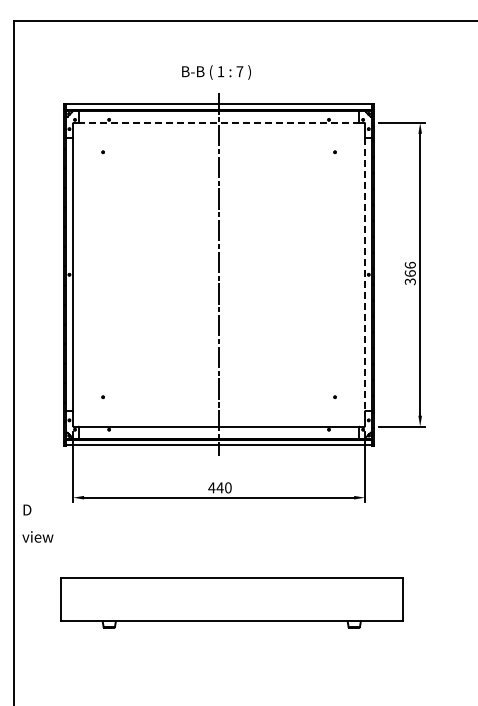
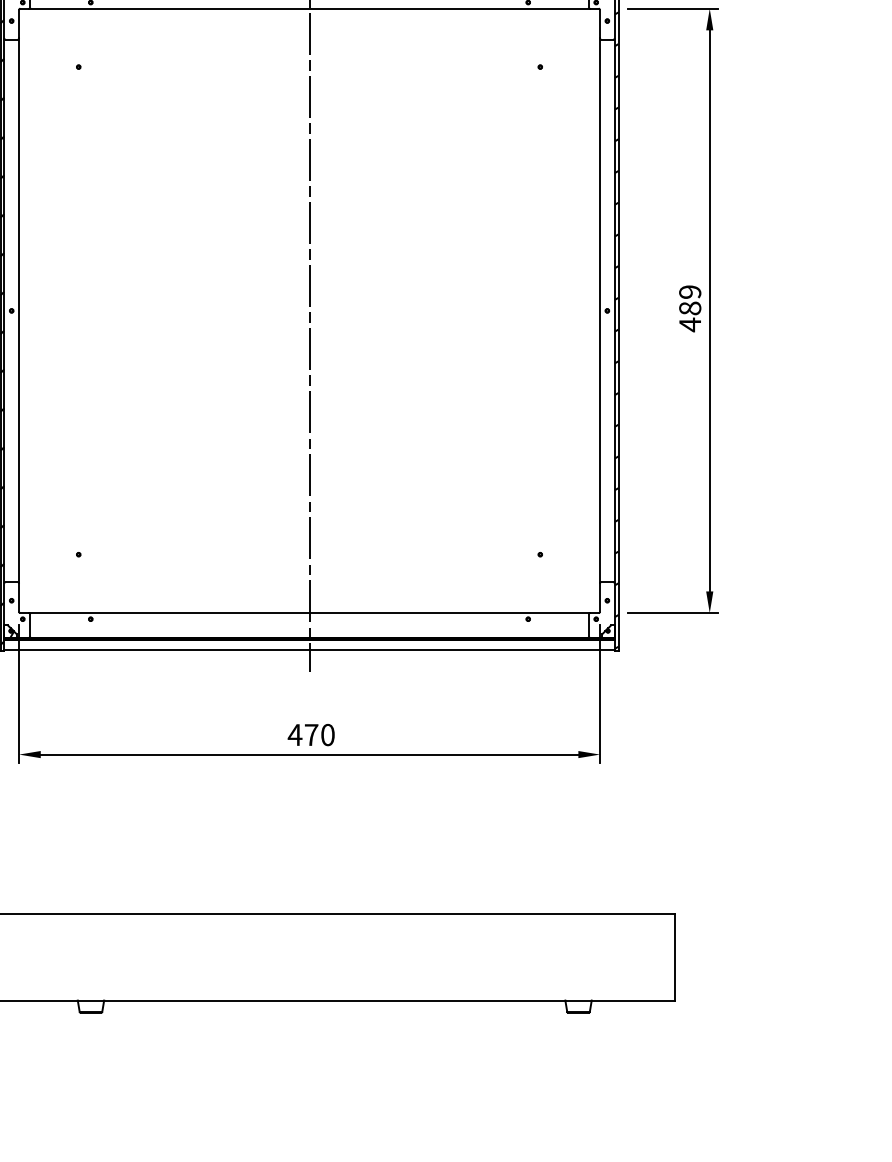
line: (219, 122) -> (310, 7), dashed -> solid
text: (409, 273) -> (688, 308), 366 -> 489
line: (365, 274) -> (600, 310), dashed -> solid
text: (219, 487) -> (310, 734), 440 -> 470

